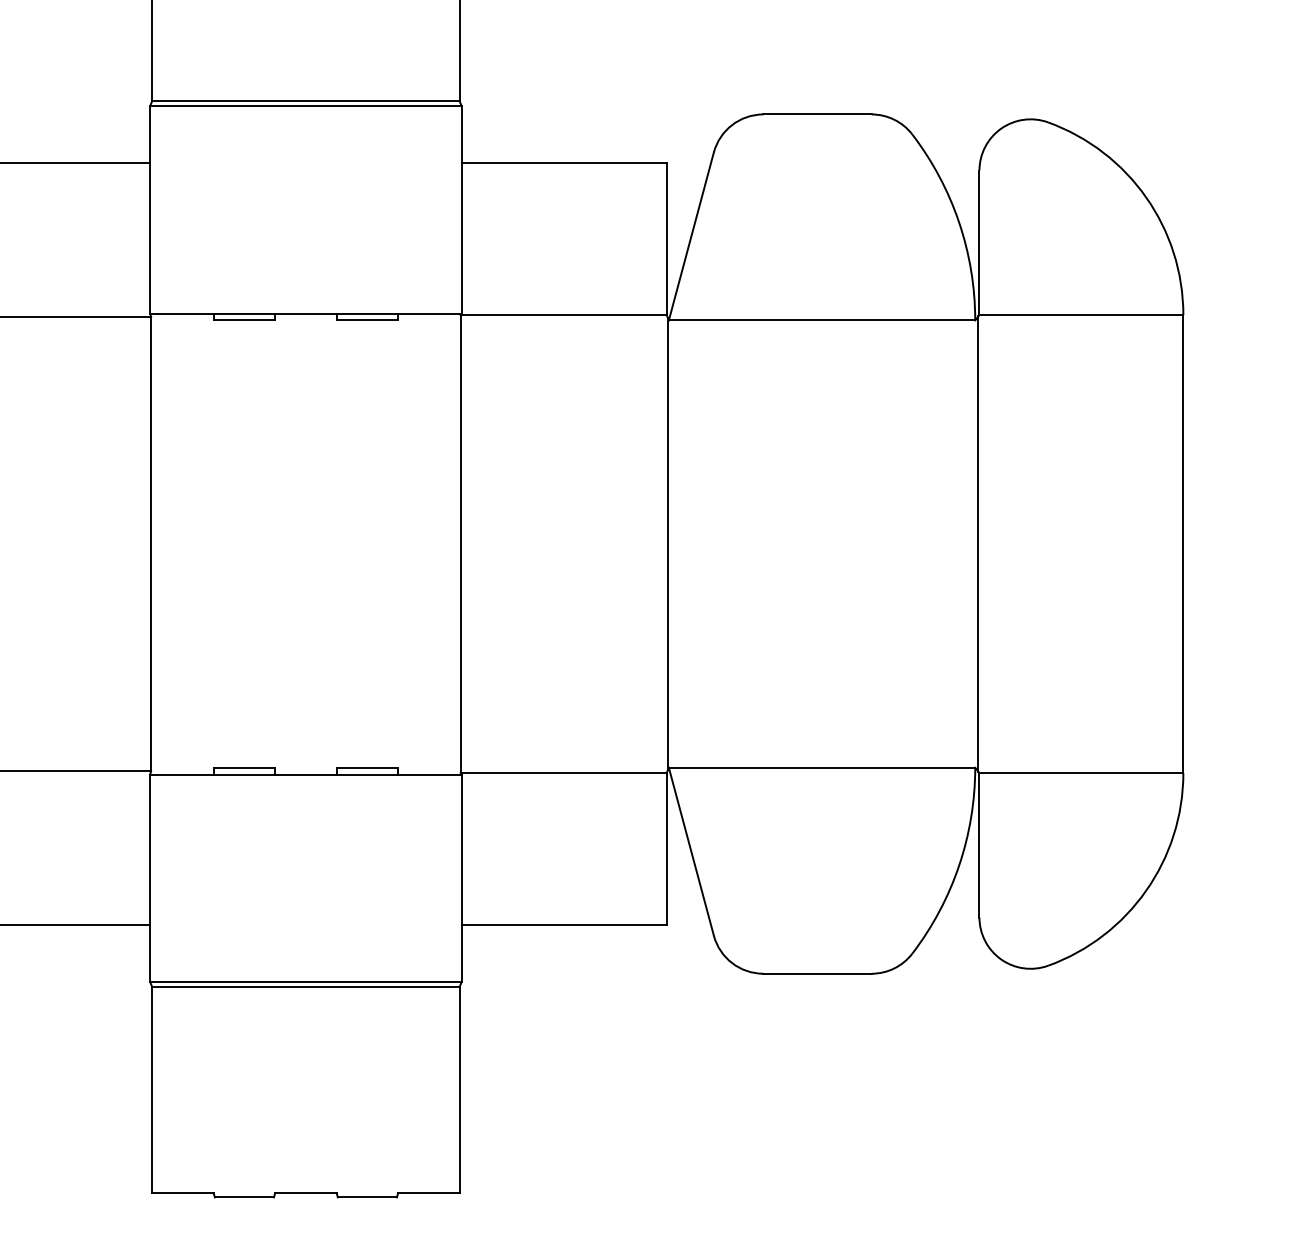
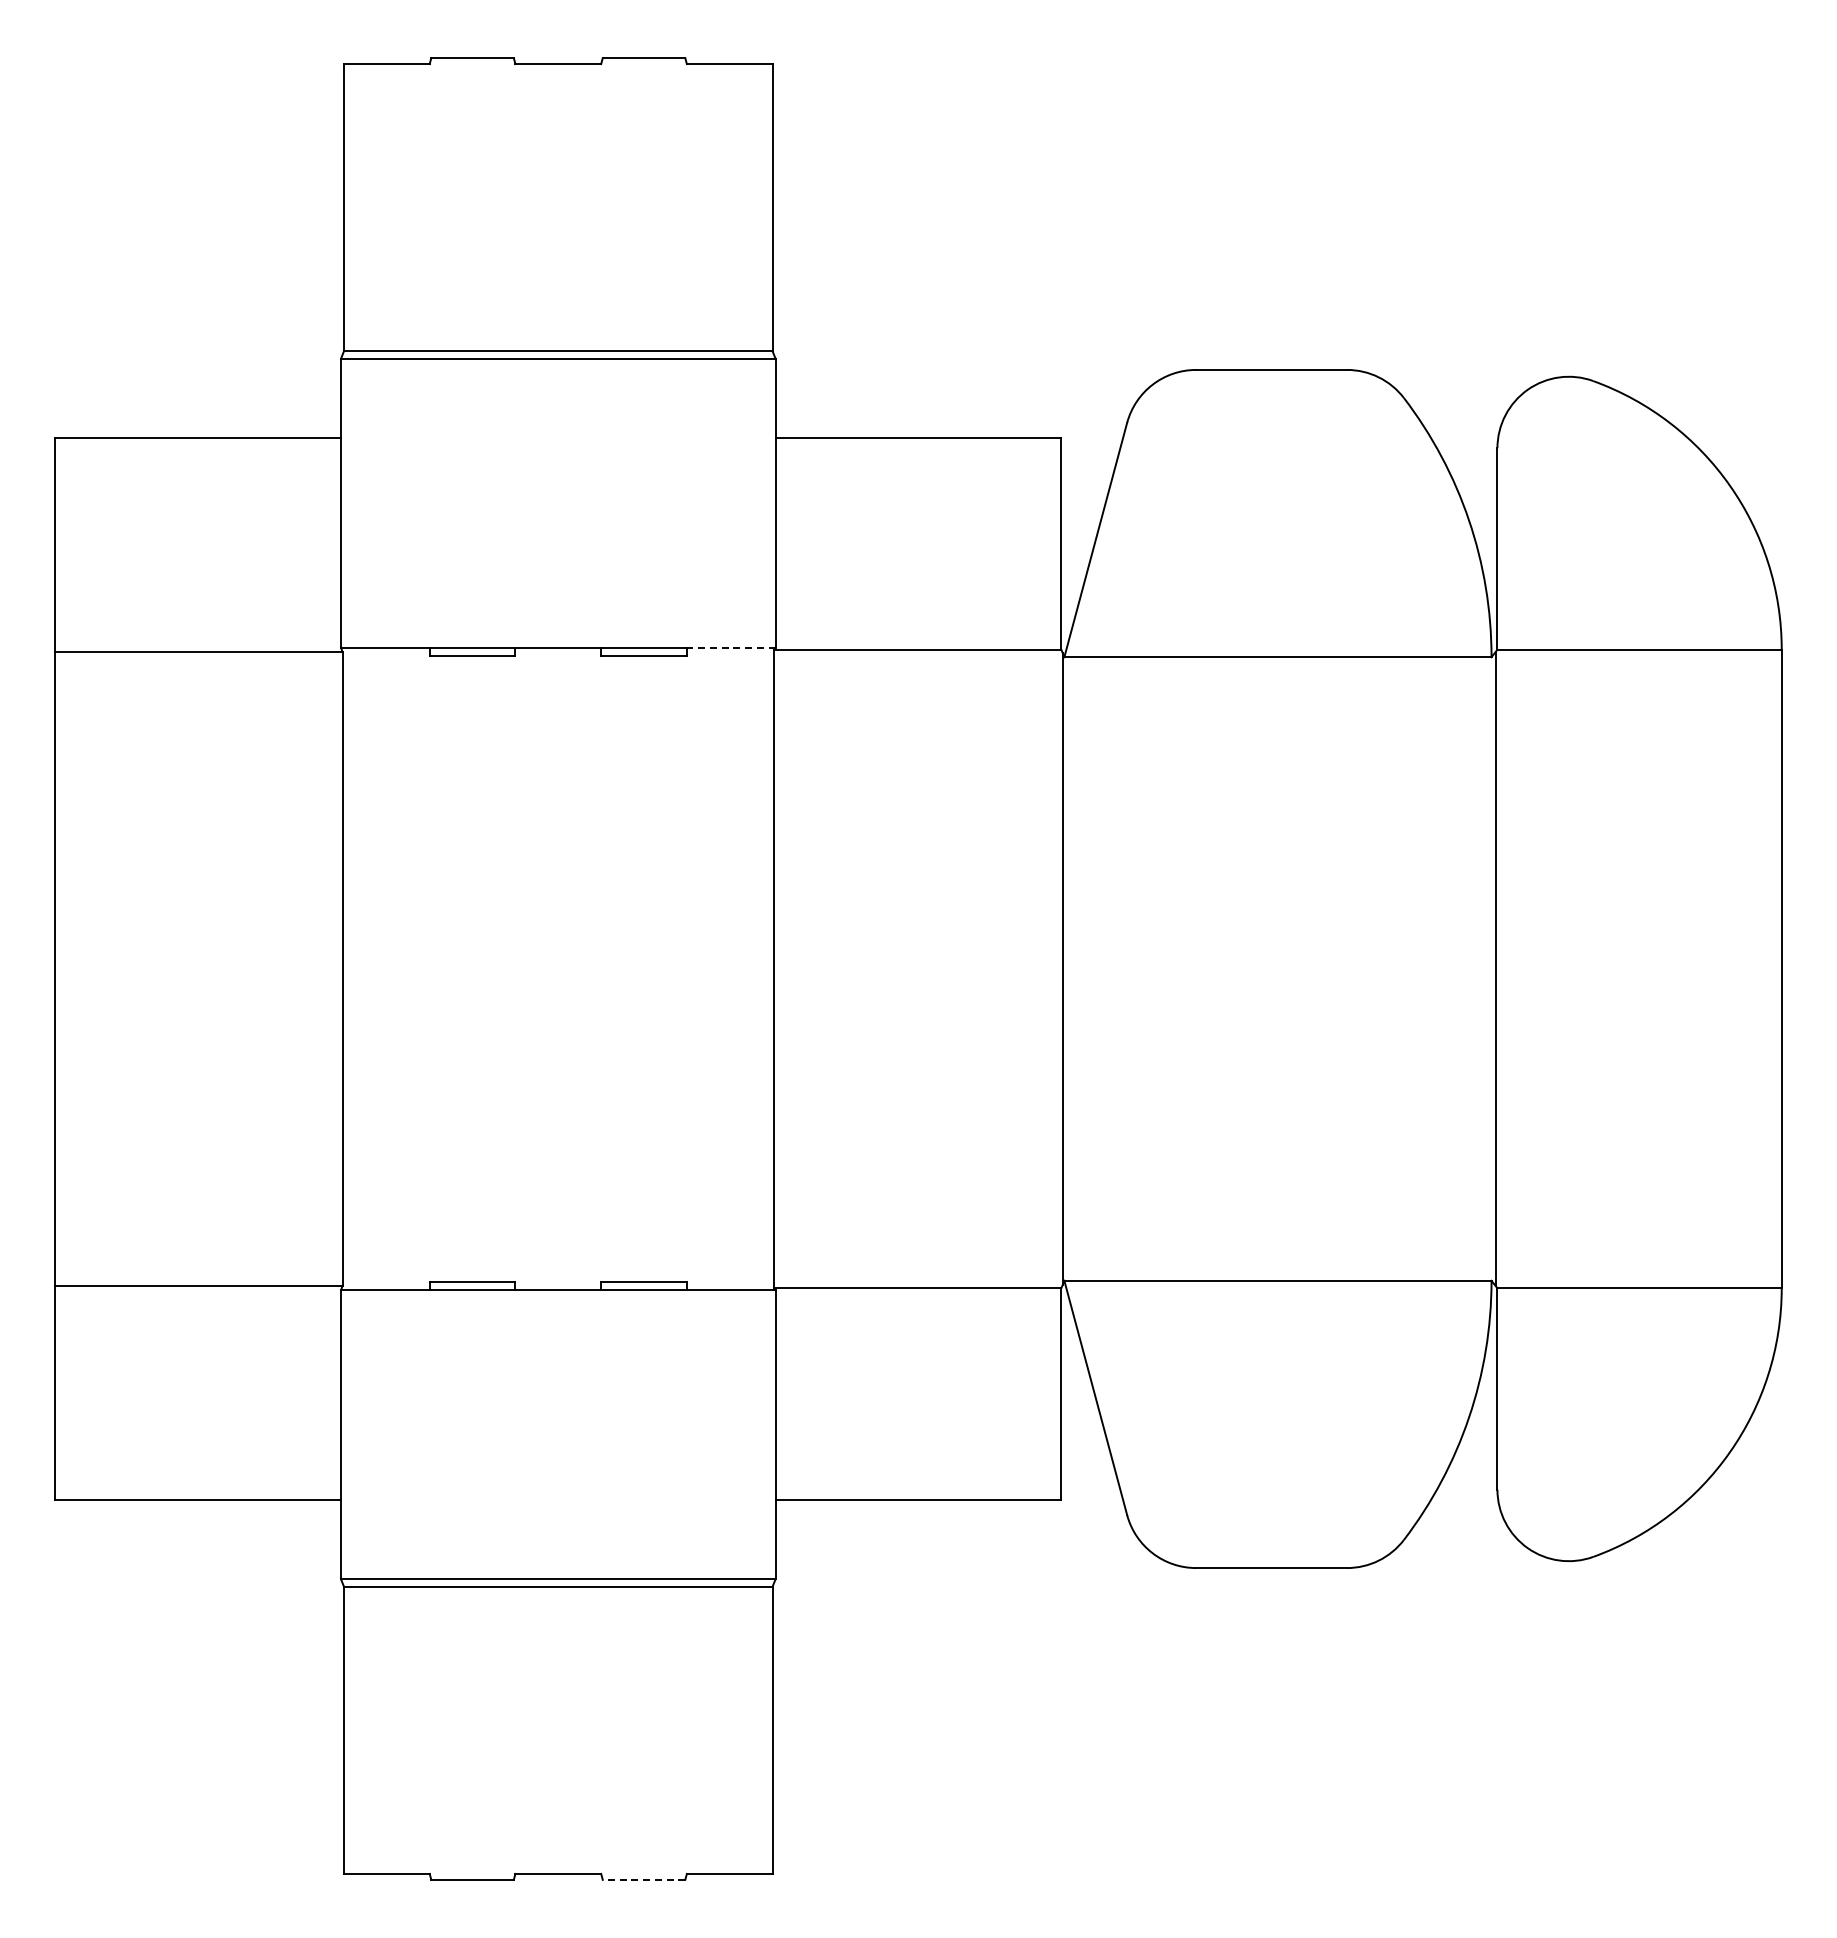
line: (429, 313) -> (730, 647), solid -> dashed
line: (367, 1197) -> (643, 1879), solid -> dashed

